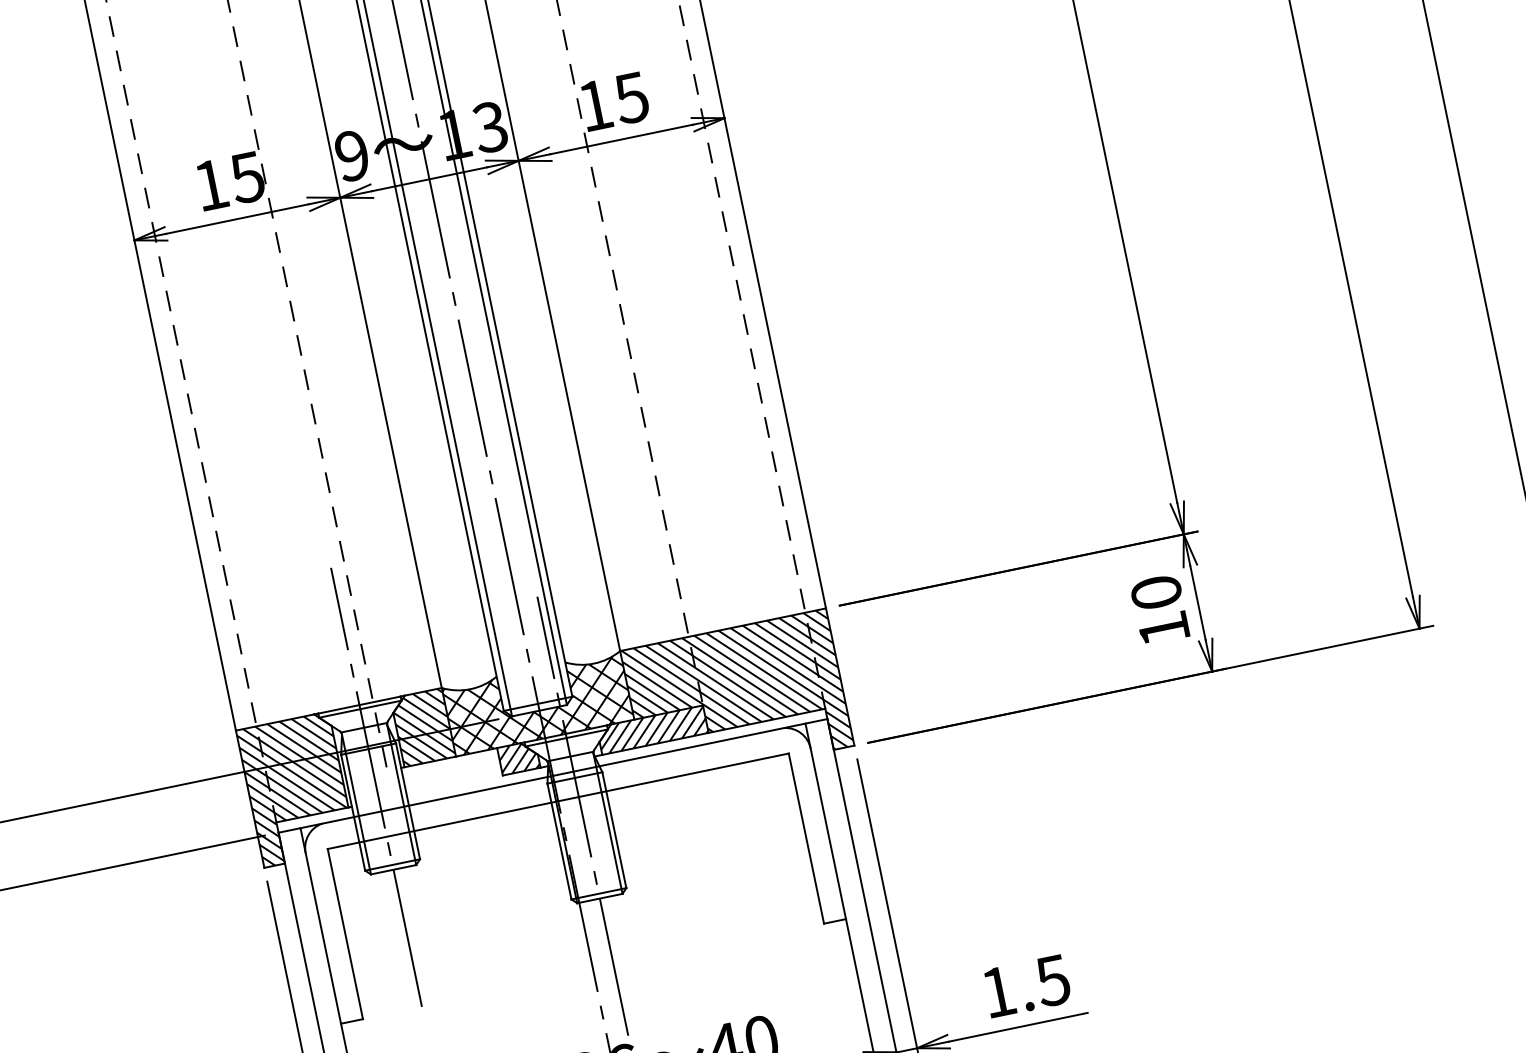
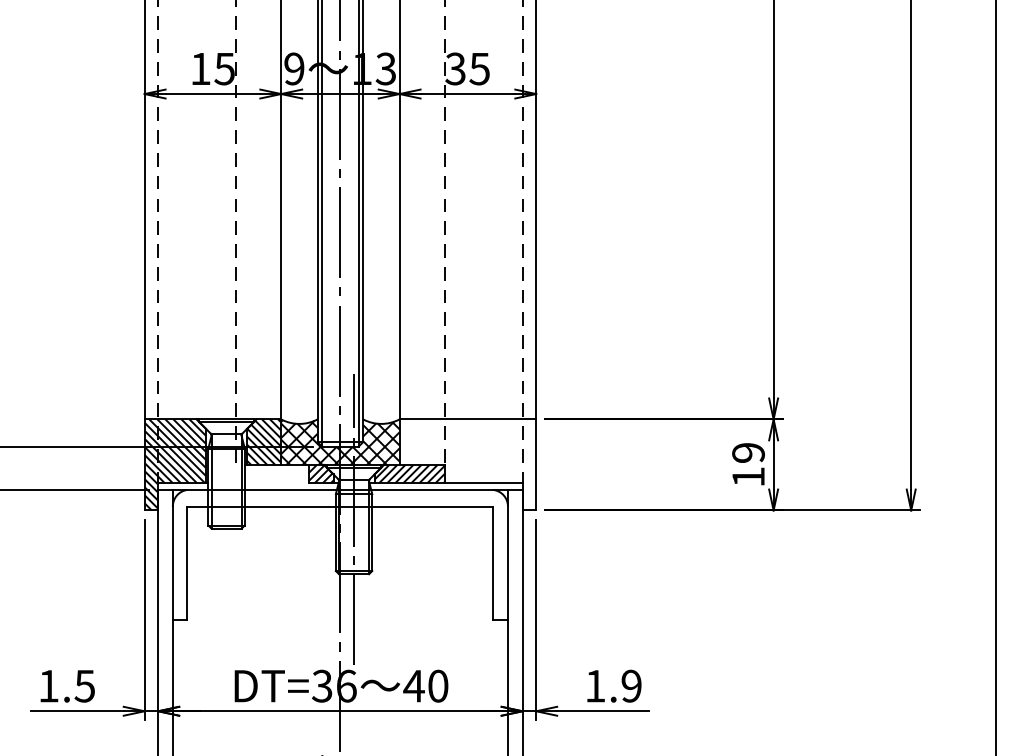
text: (594, 104) -> (455, 68), 15 -> 35
text: (1156, 592) -> (748, 452), 10 -> 19
hatch: (736, 697) -> (467, 464), removed
line: (376, 786) -> (226, 473), removed
text: (1052, 979) -> (631, 685), 1.5 -> 1.9

